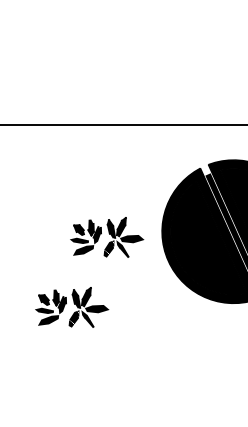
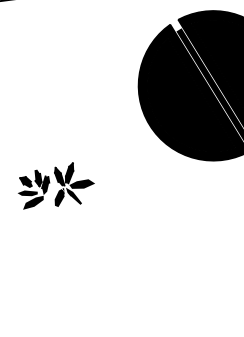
part: (107, 237) -> (83, 108), removed

